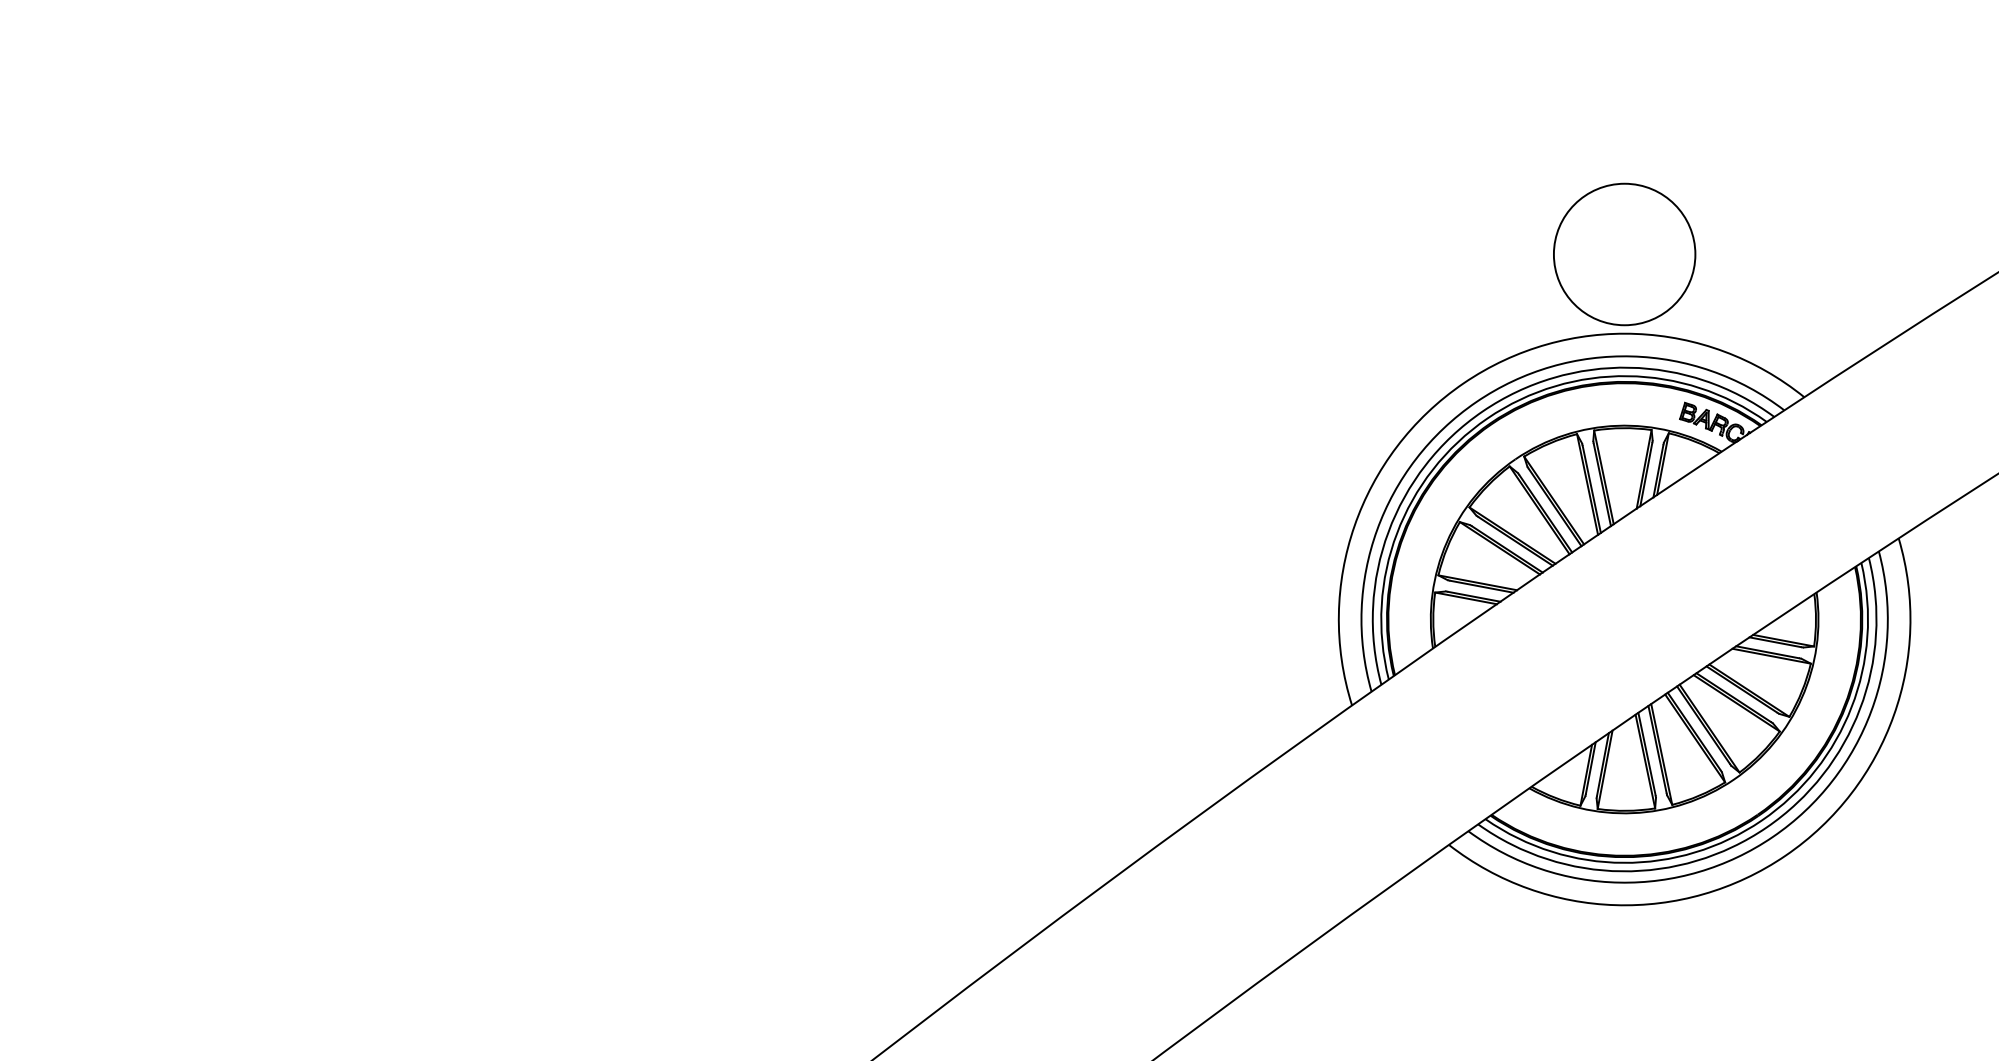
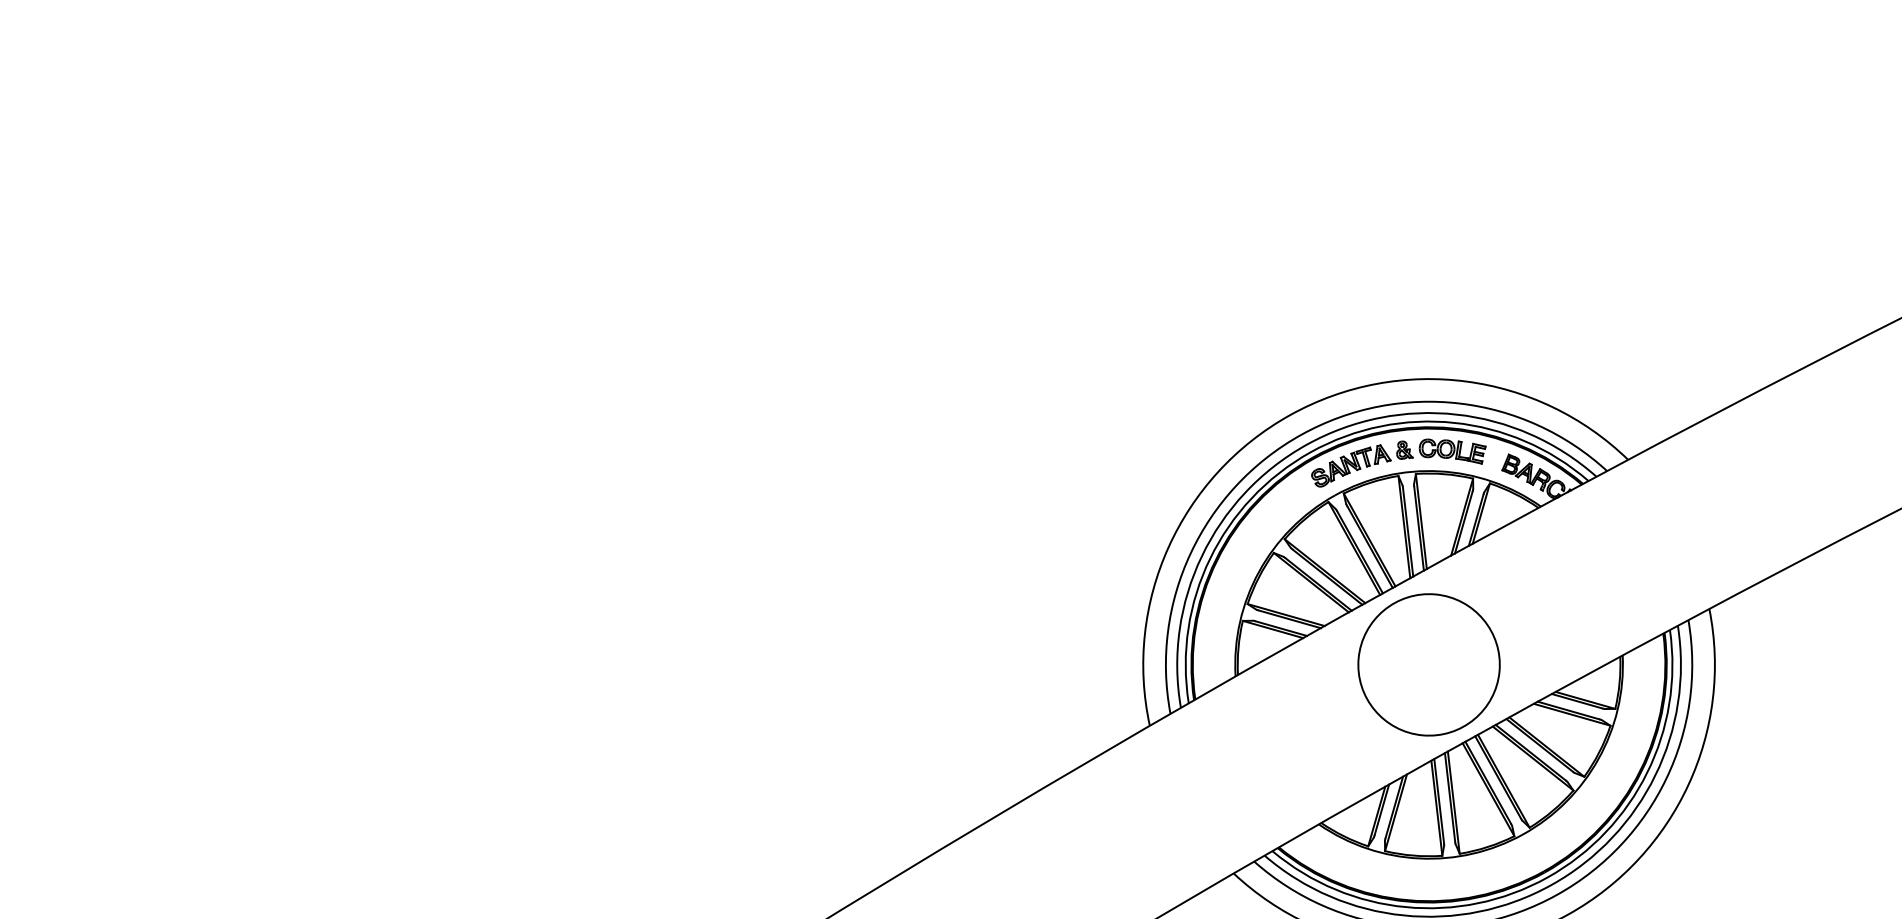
circle: (1624, 254) -> (1428, 664), moved
part: (1576, 422) -> (1398, 464), added

